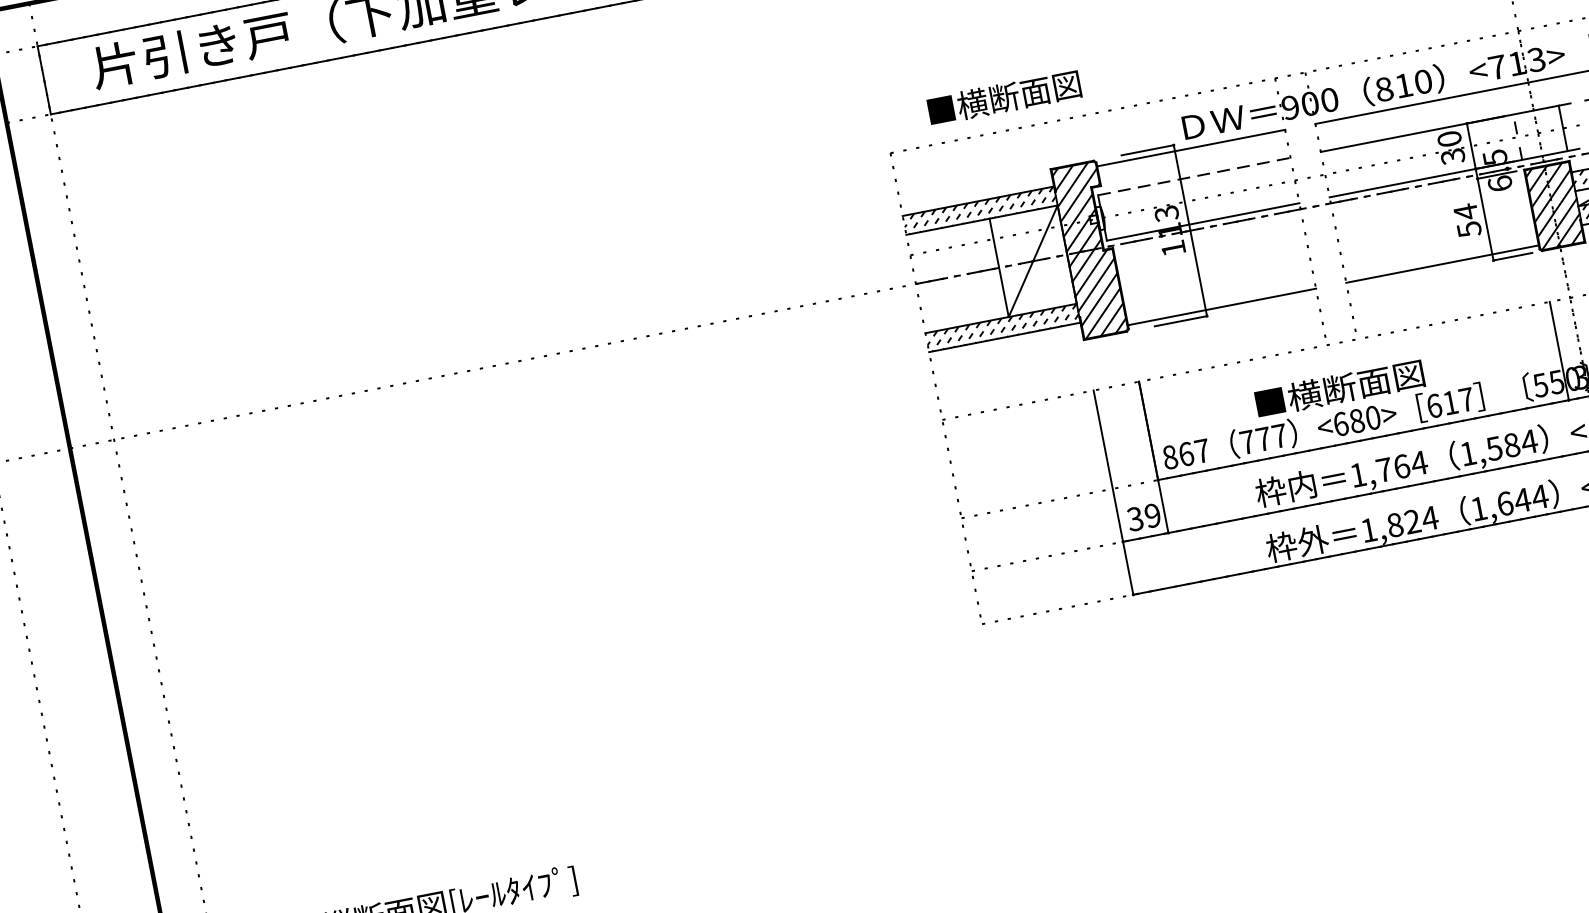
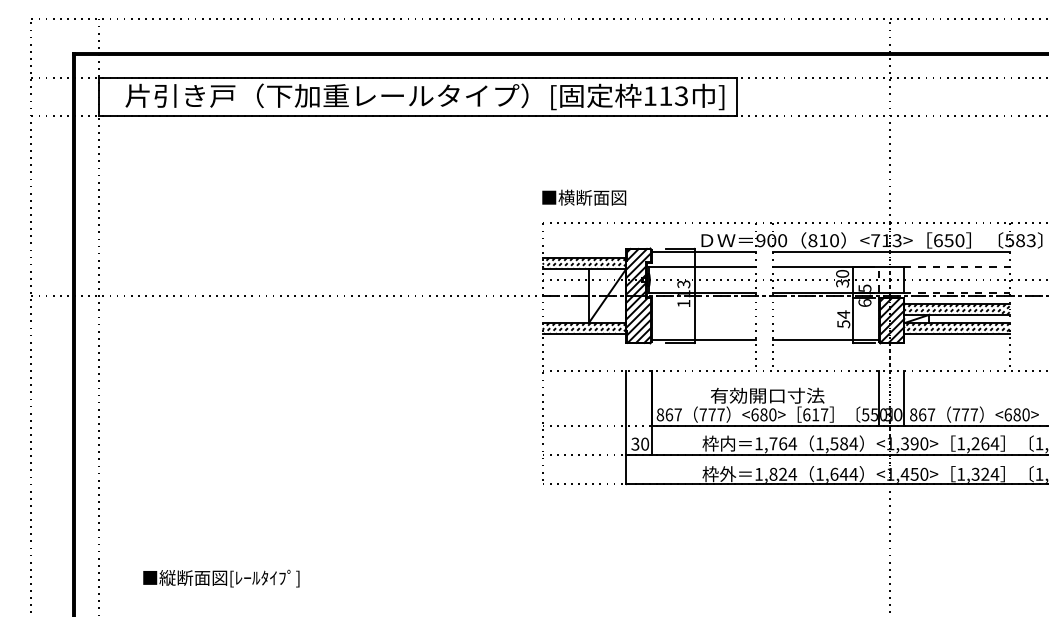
text: (1004, 97) -> (584, 197), moved
line: (1194, 176) -> (702, 267), dashed -> solid
text: (1356, 384) -> (767, 395), ■横断面図 -> 有効開口寸法
text: (1153, 514) -> (645, 443), 39 -> 30

